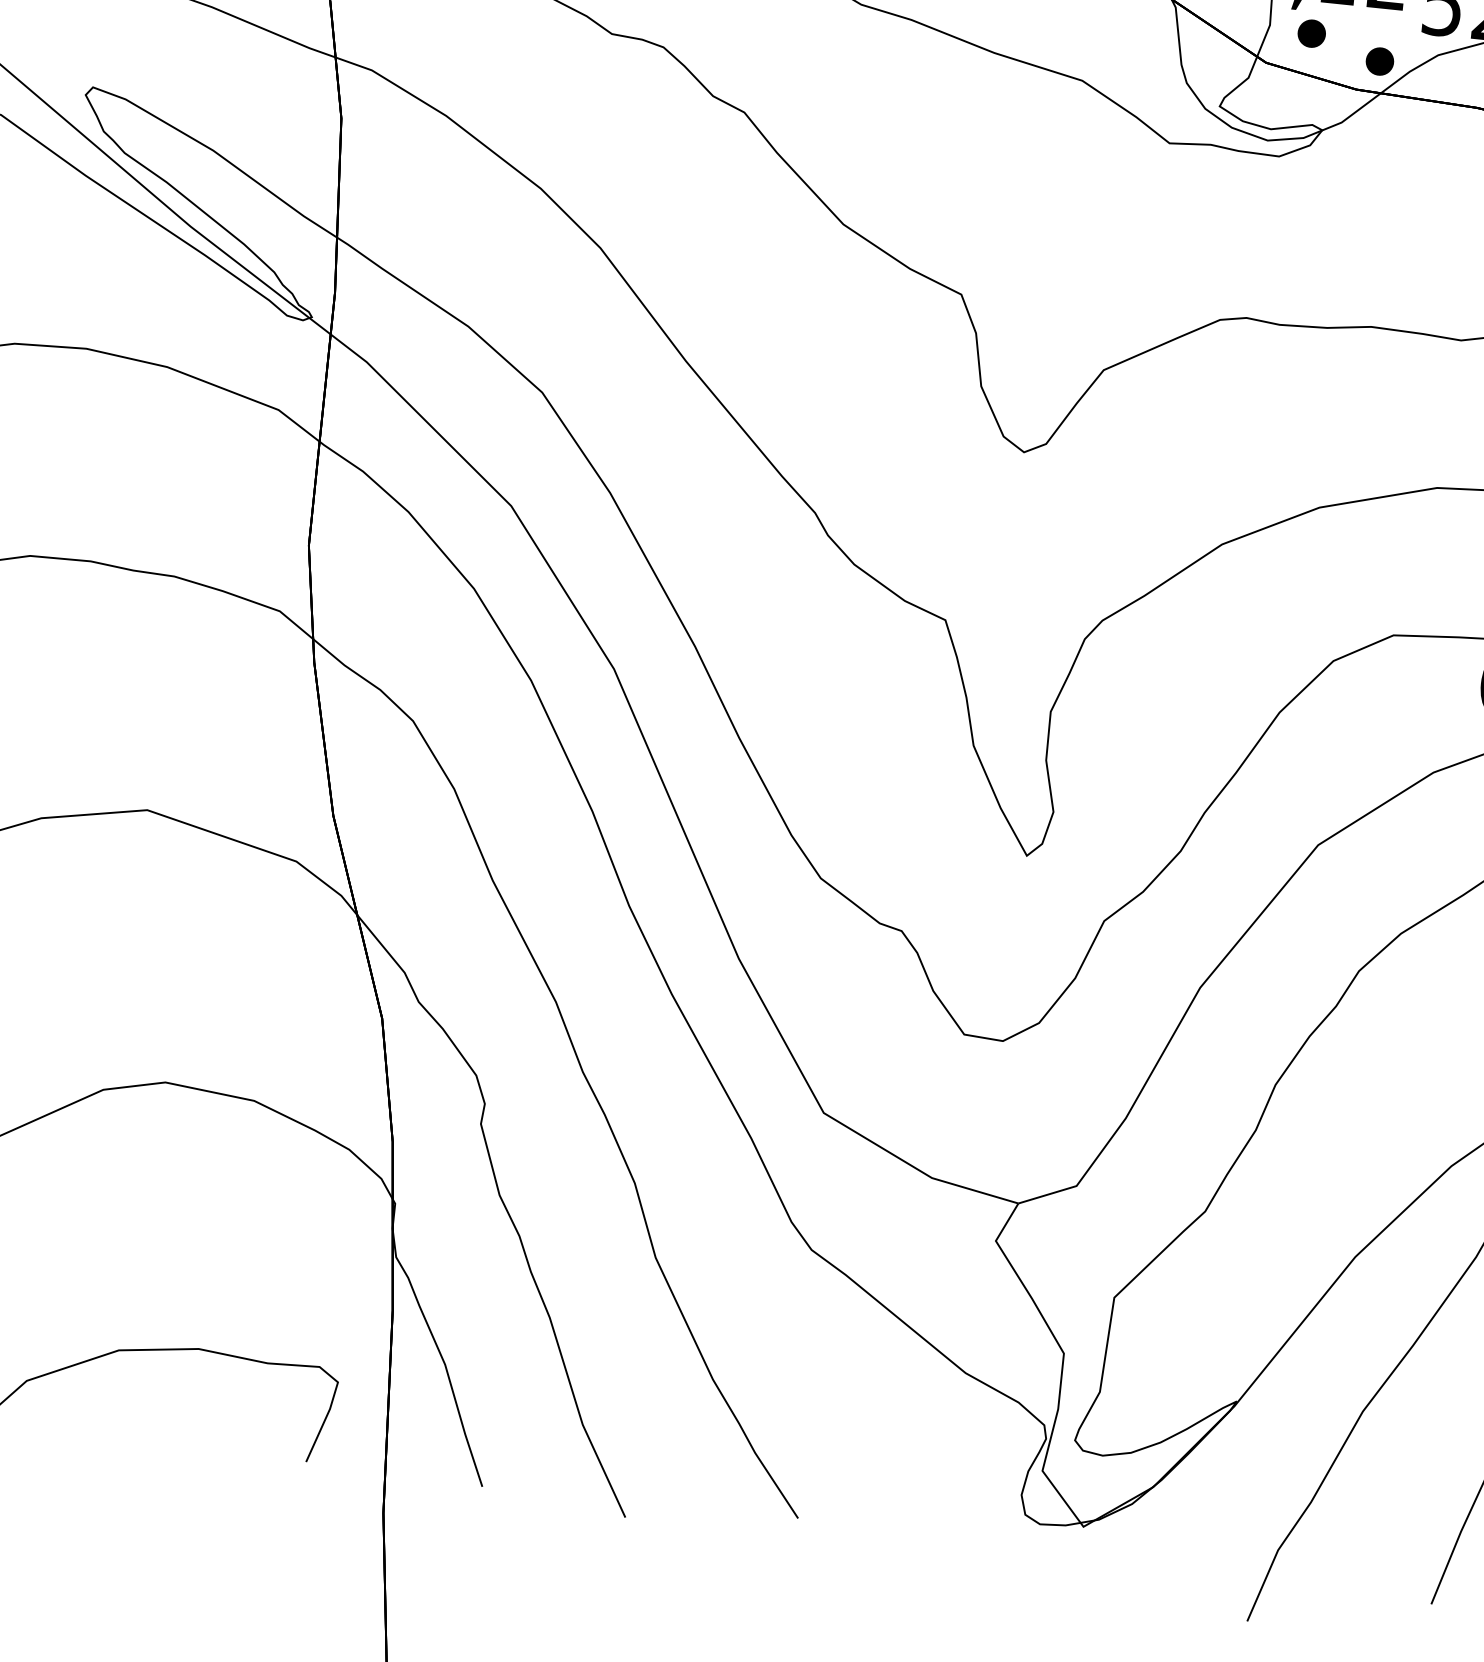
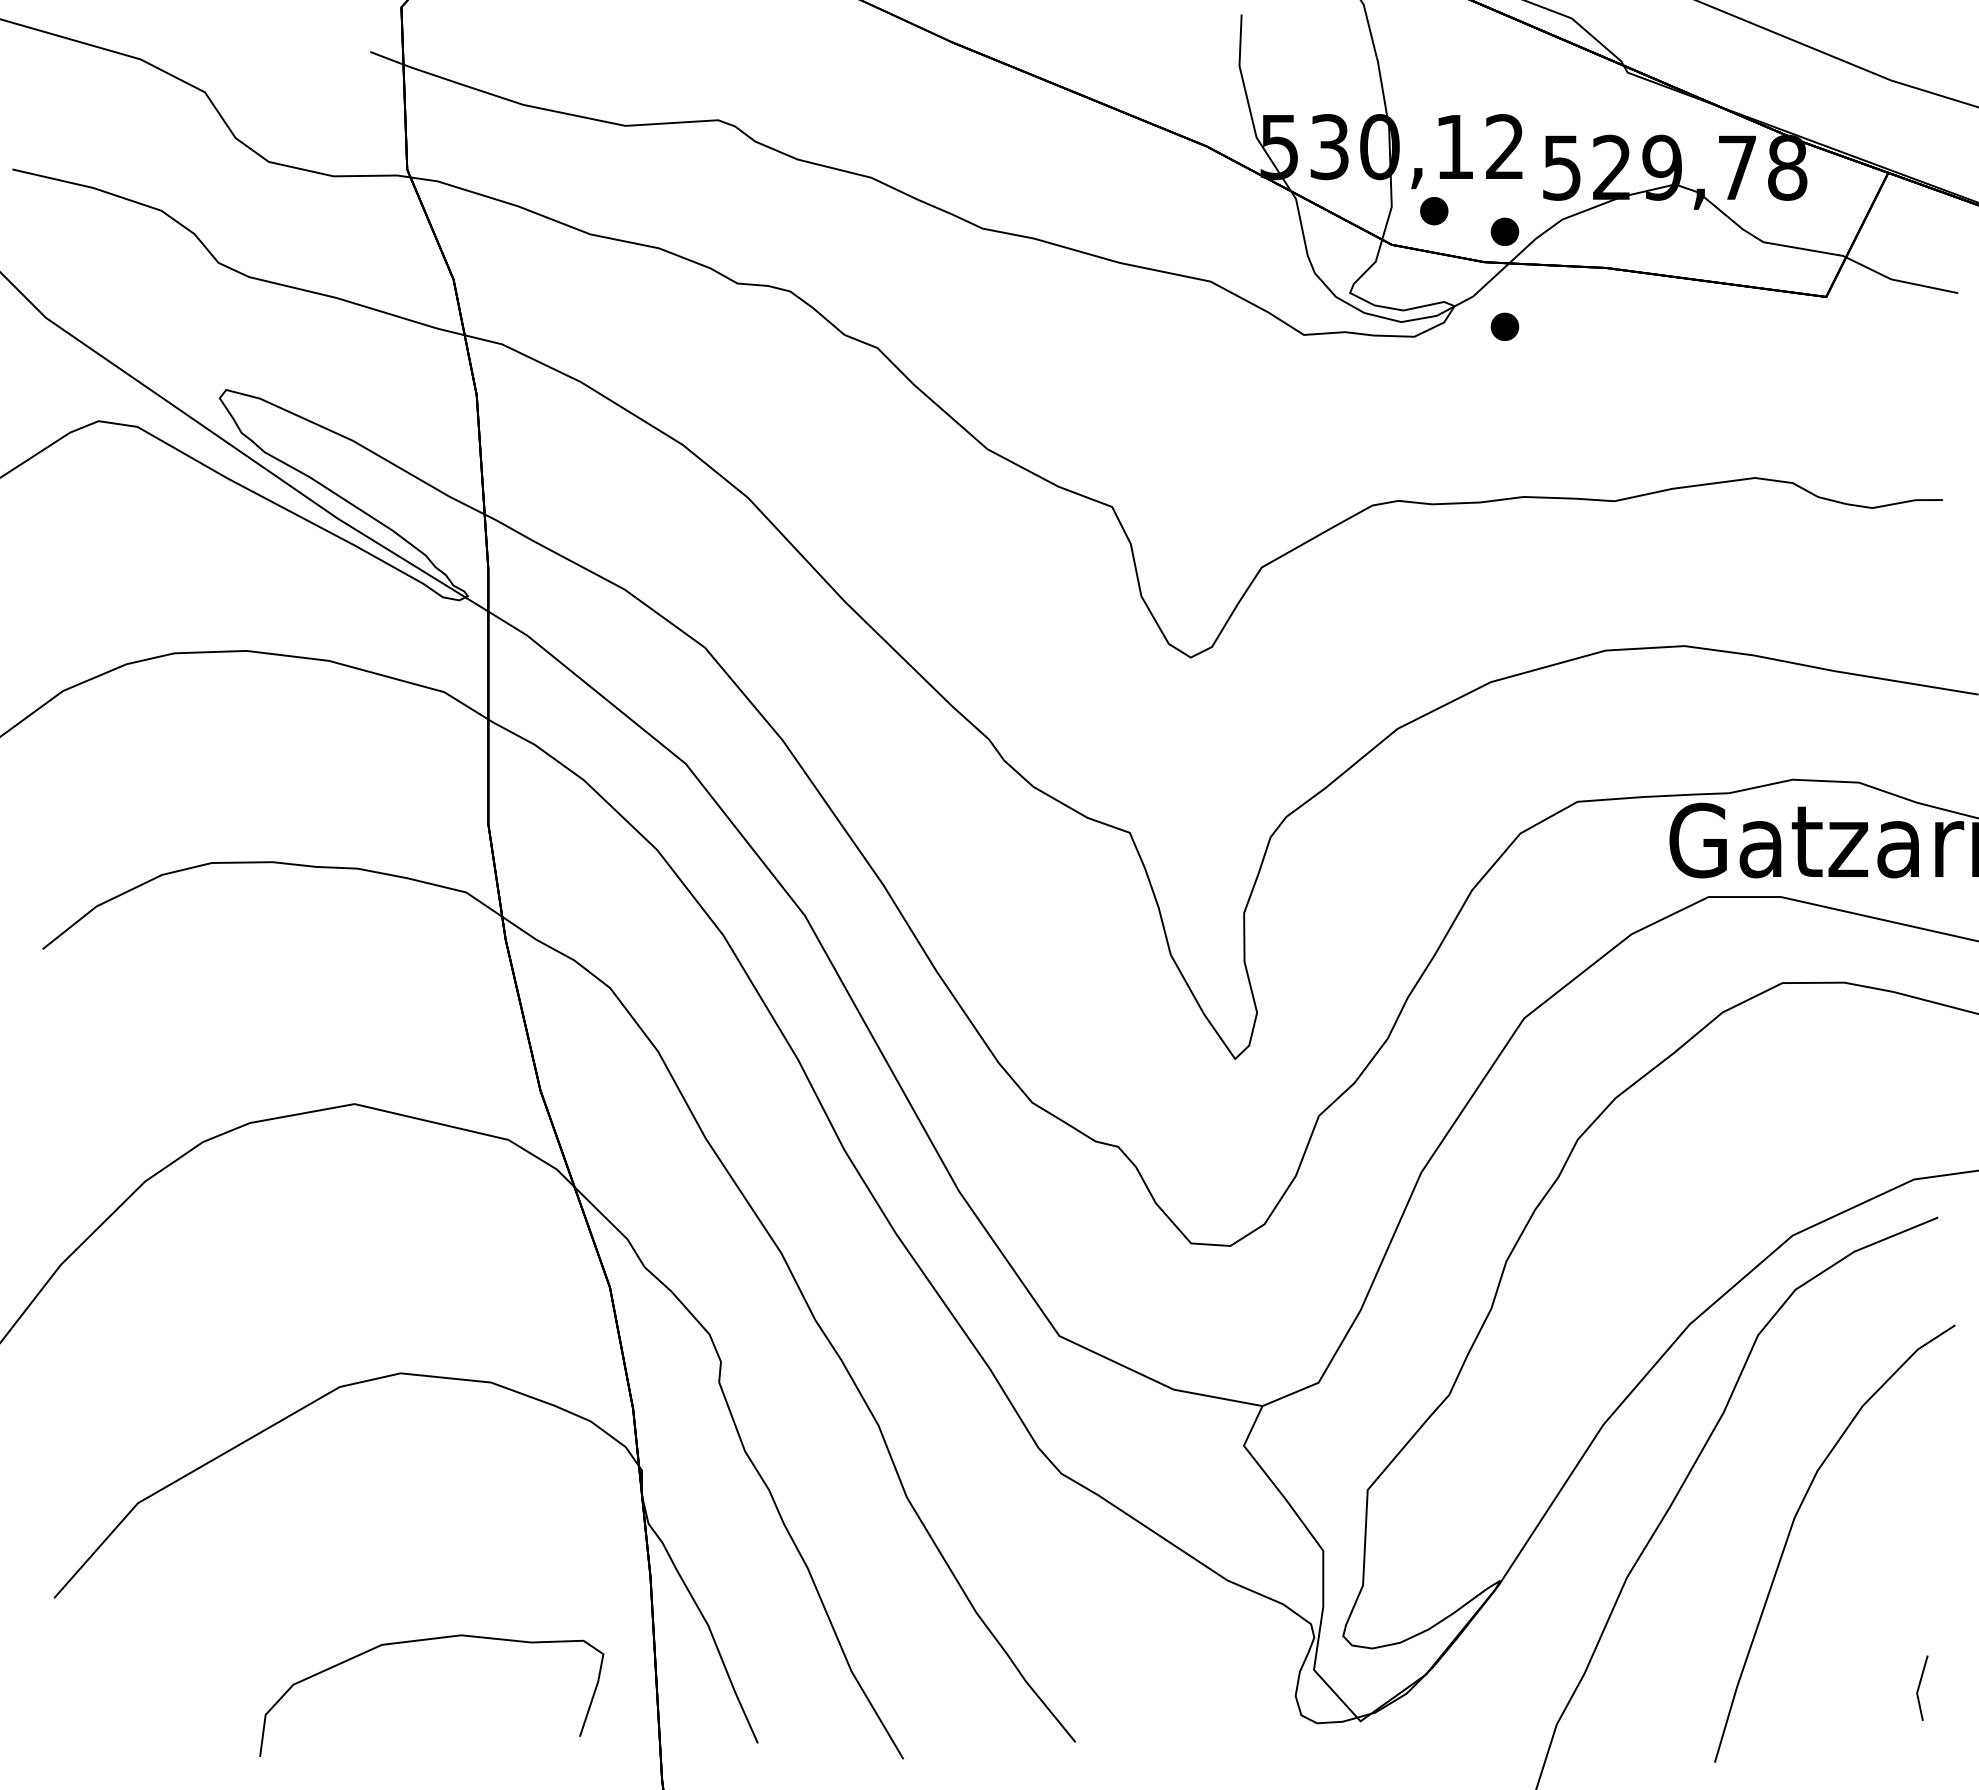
part: (1369, 155) -> (1504, 326), added

